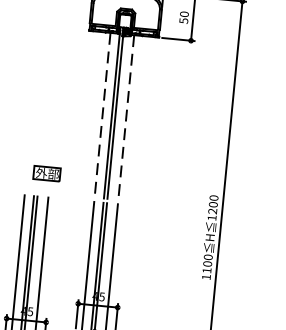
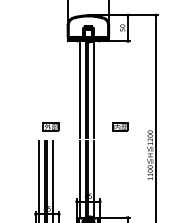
line: (102, 114) -> (80, 89), dashed -> solid
line: (126, 117) -> (94, 89), dashed -> solid
part: (164, 183) -> (120, 126), added

